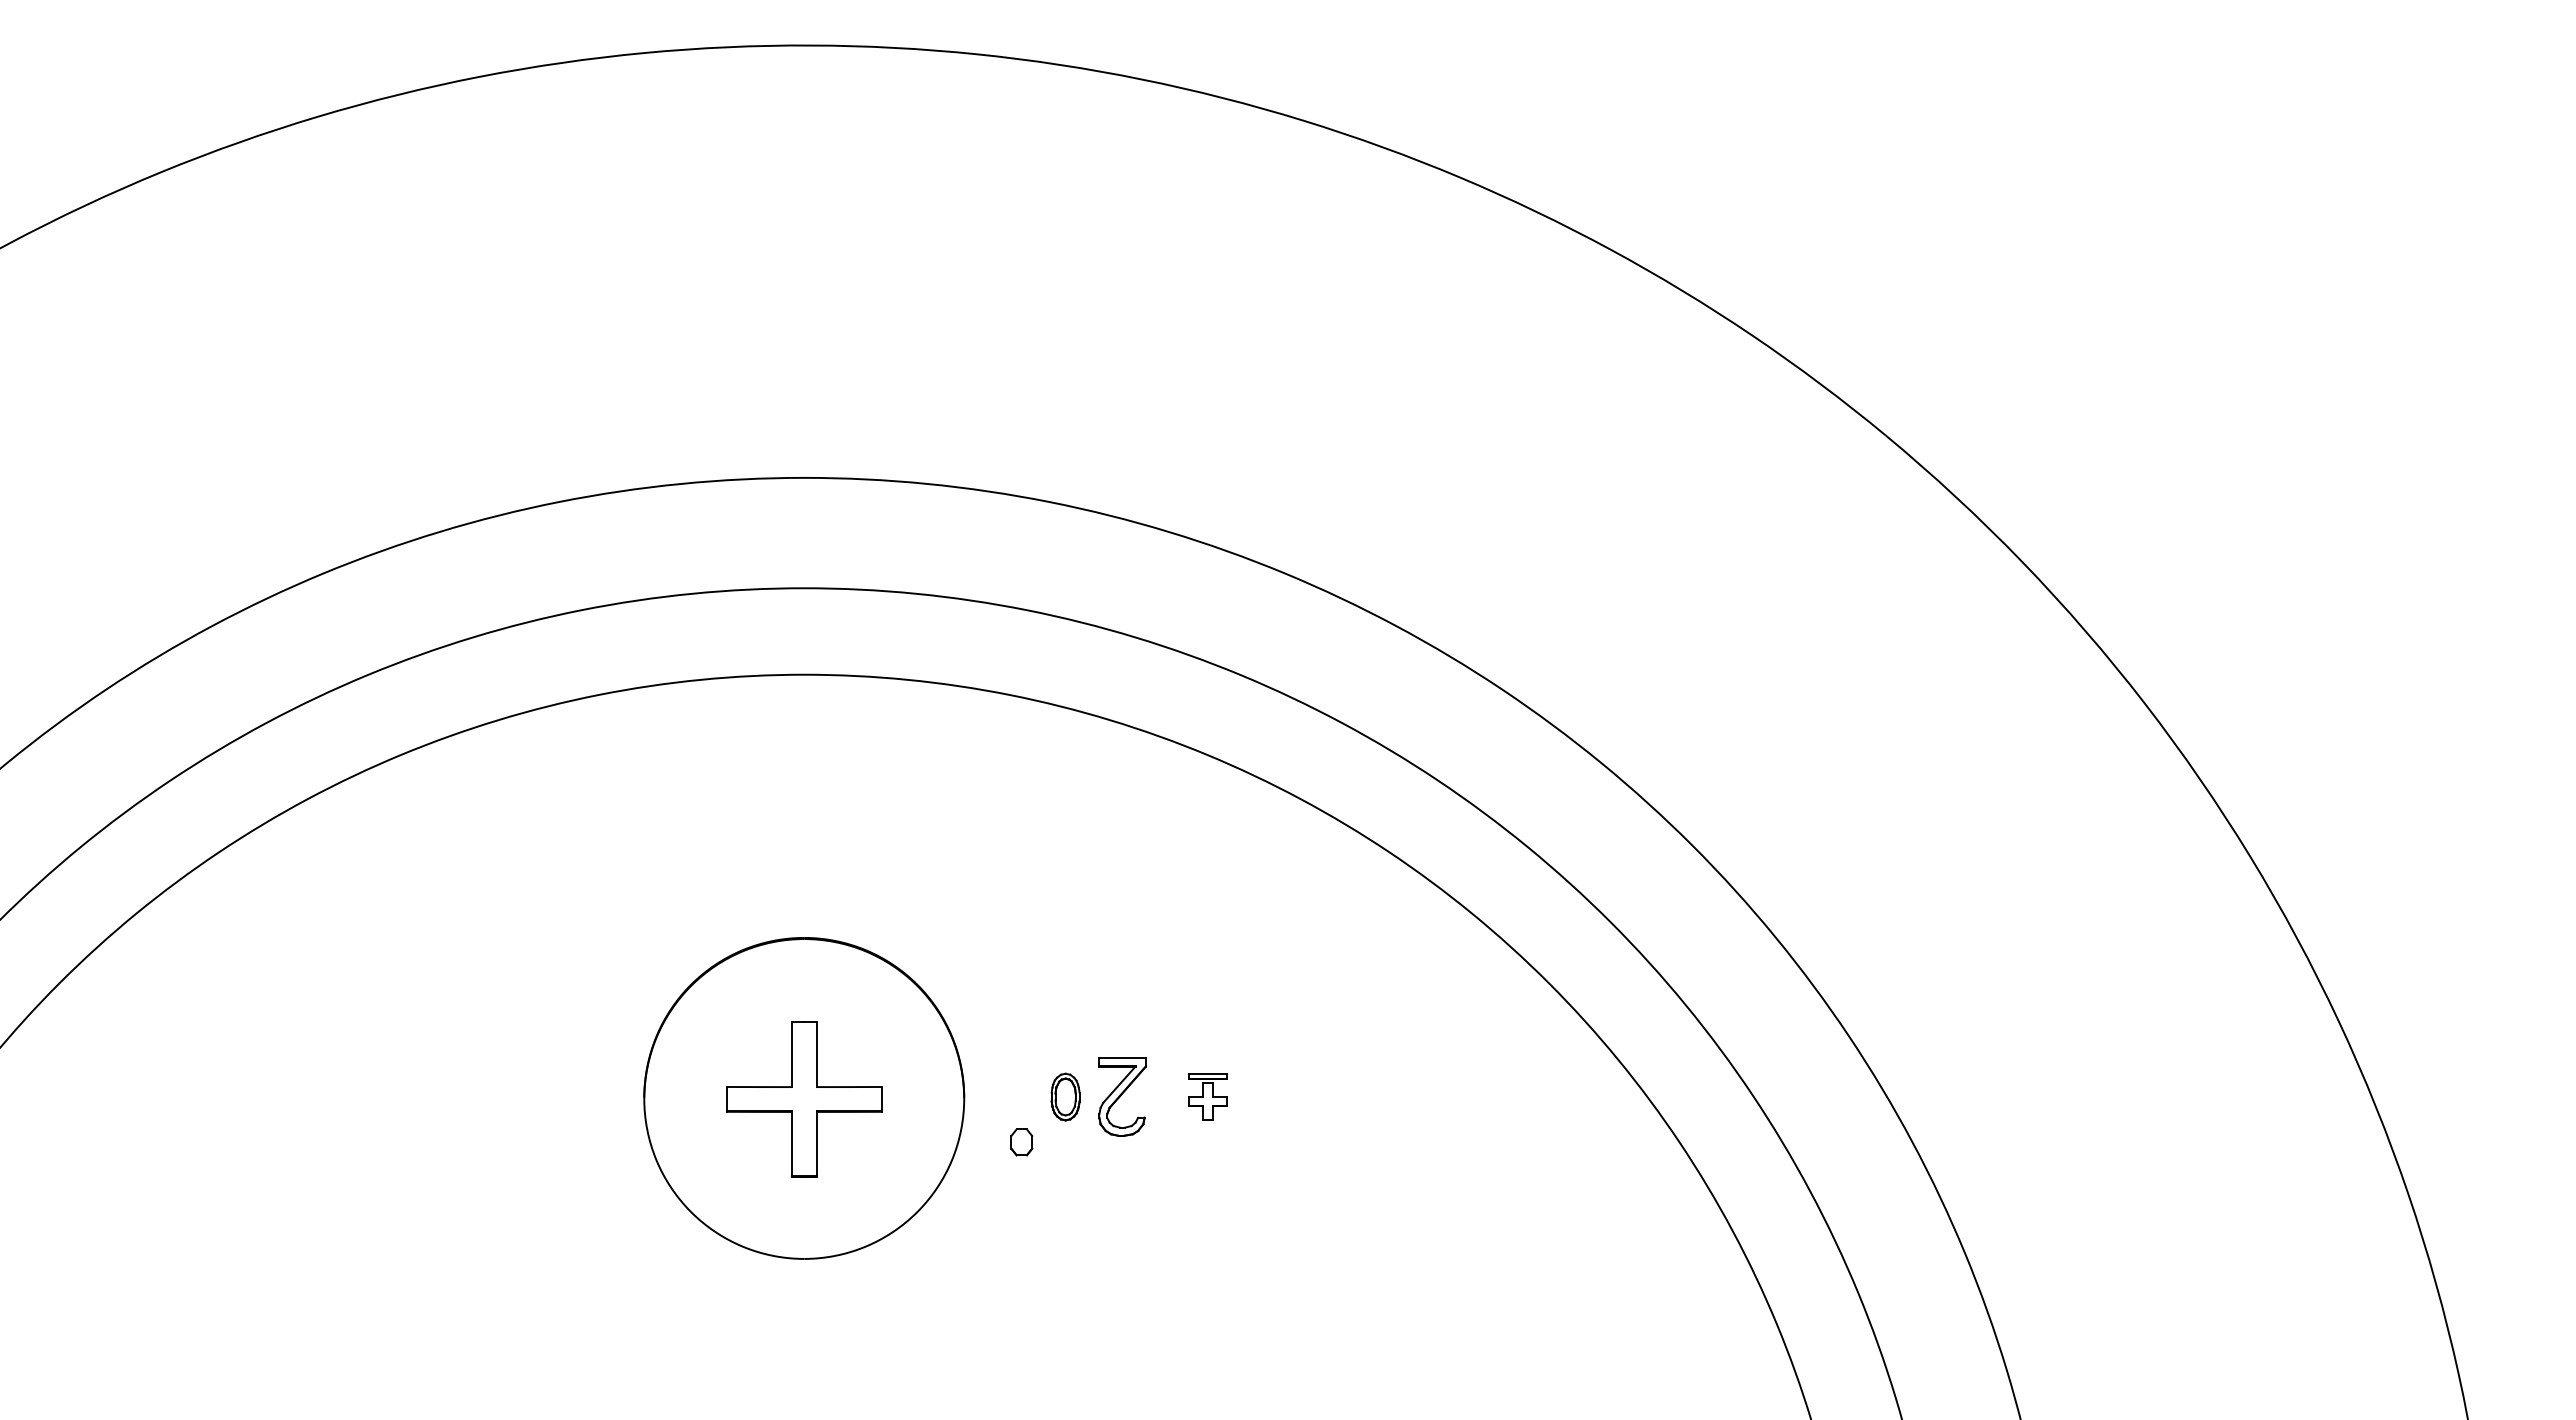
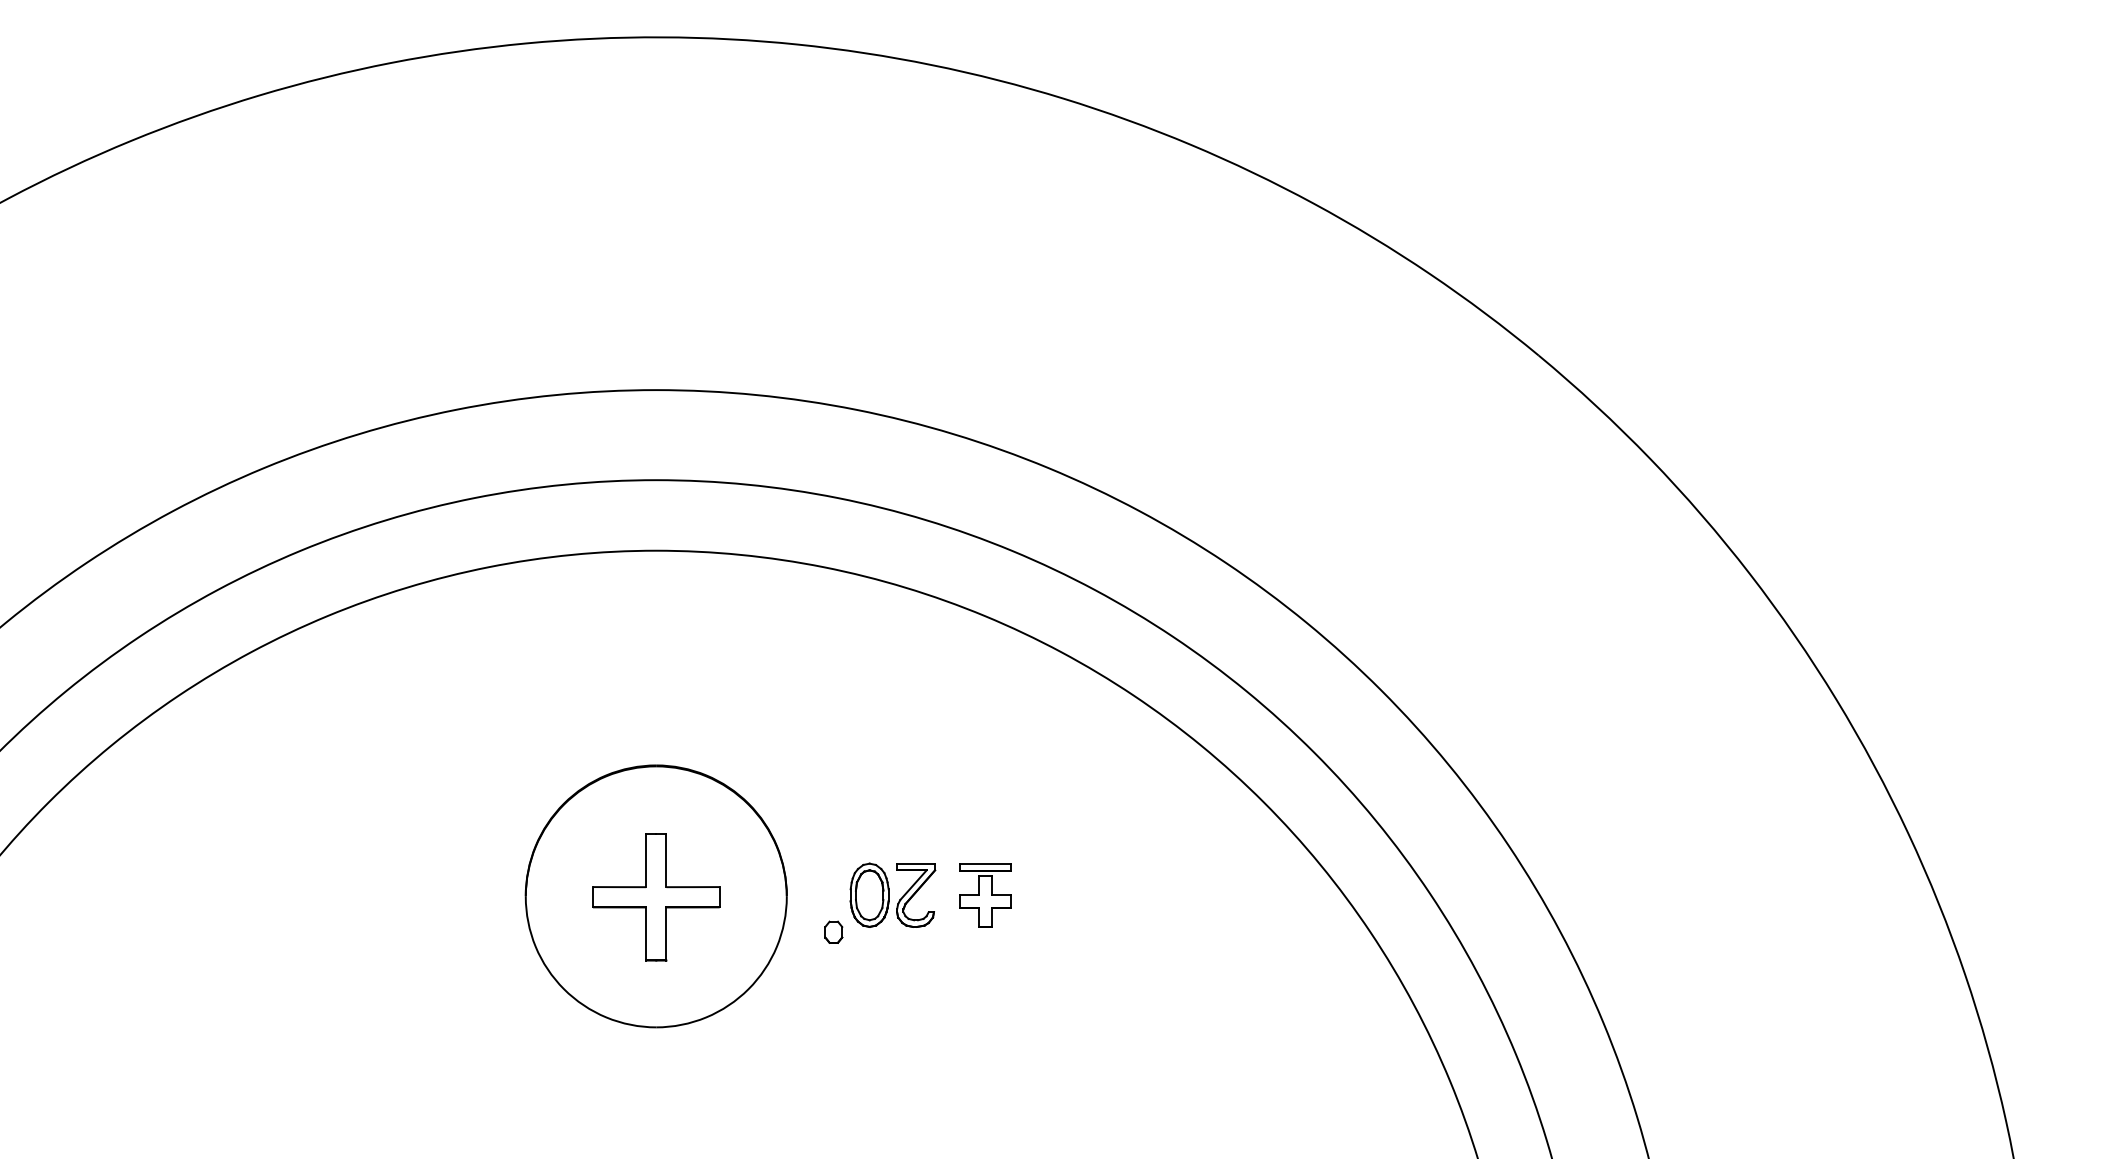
part: (1065, 1096) -> (869, 894), size x1.67
part: (1207, 1096) -> (985, 894), size x1.67

